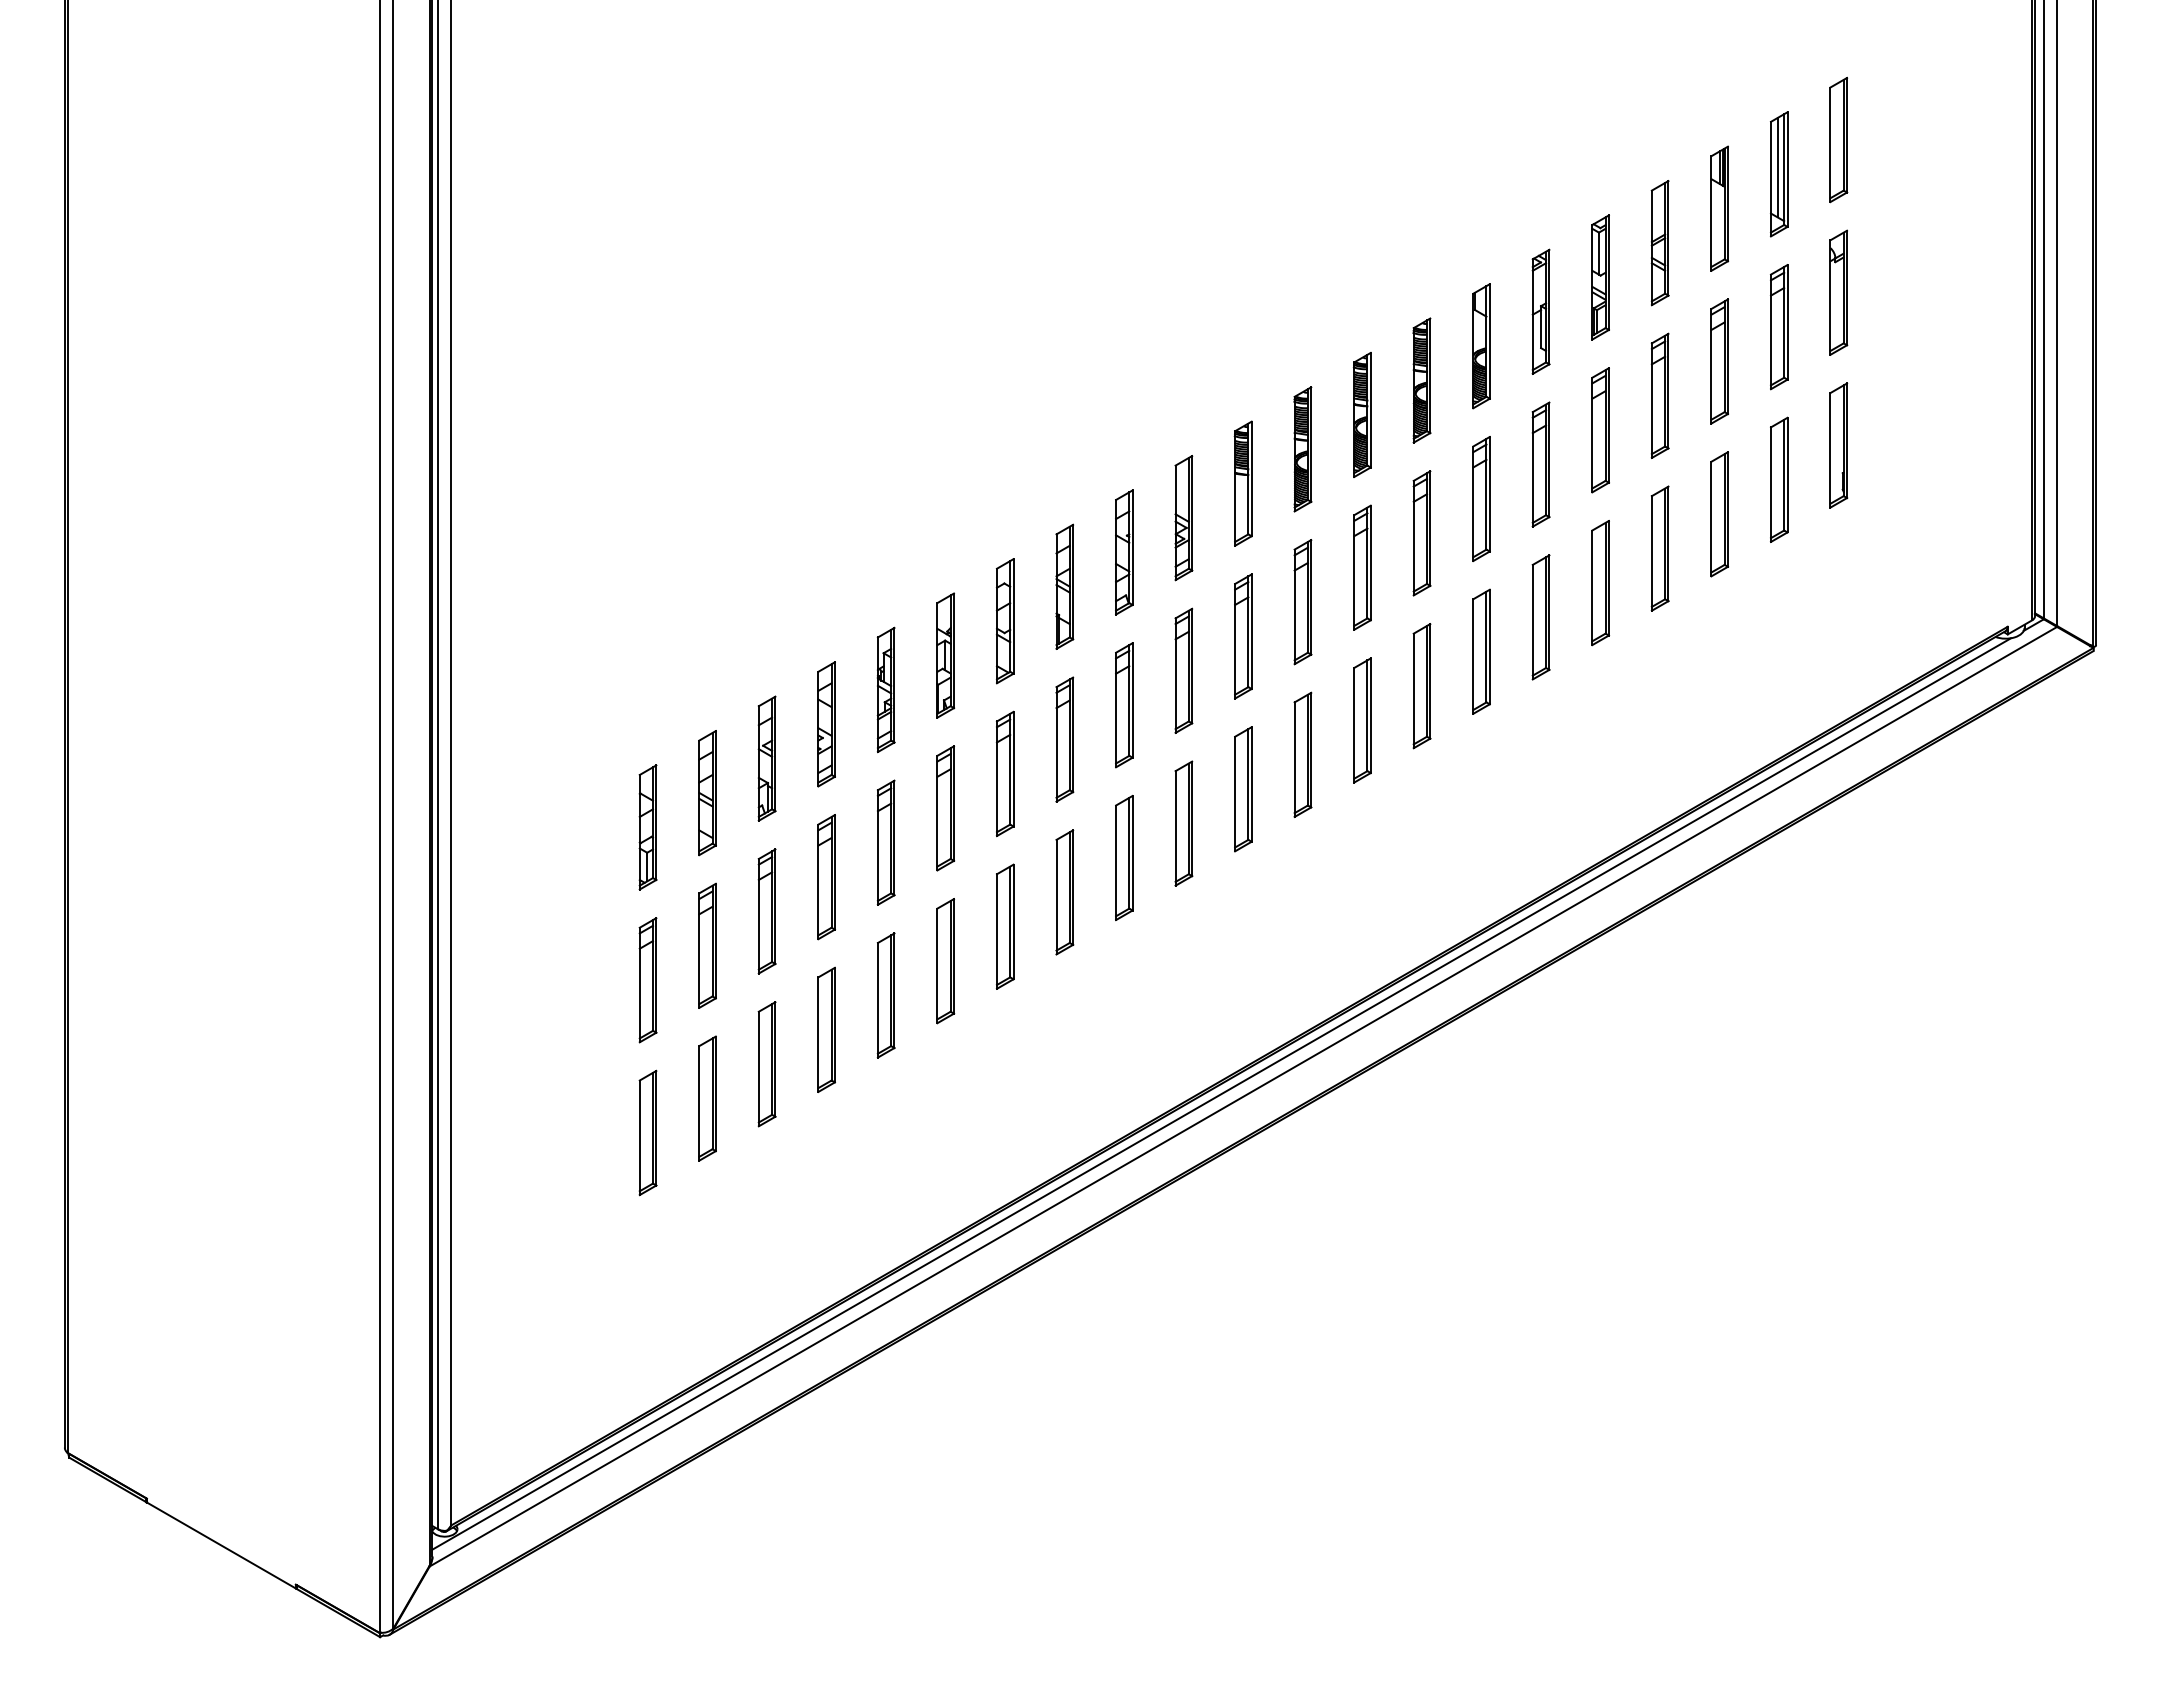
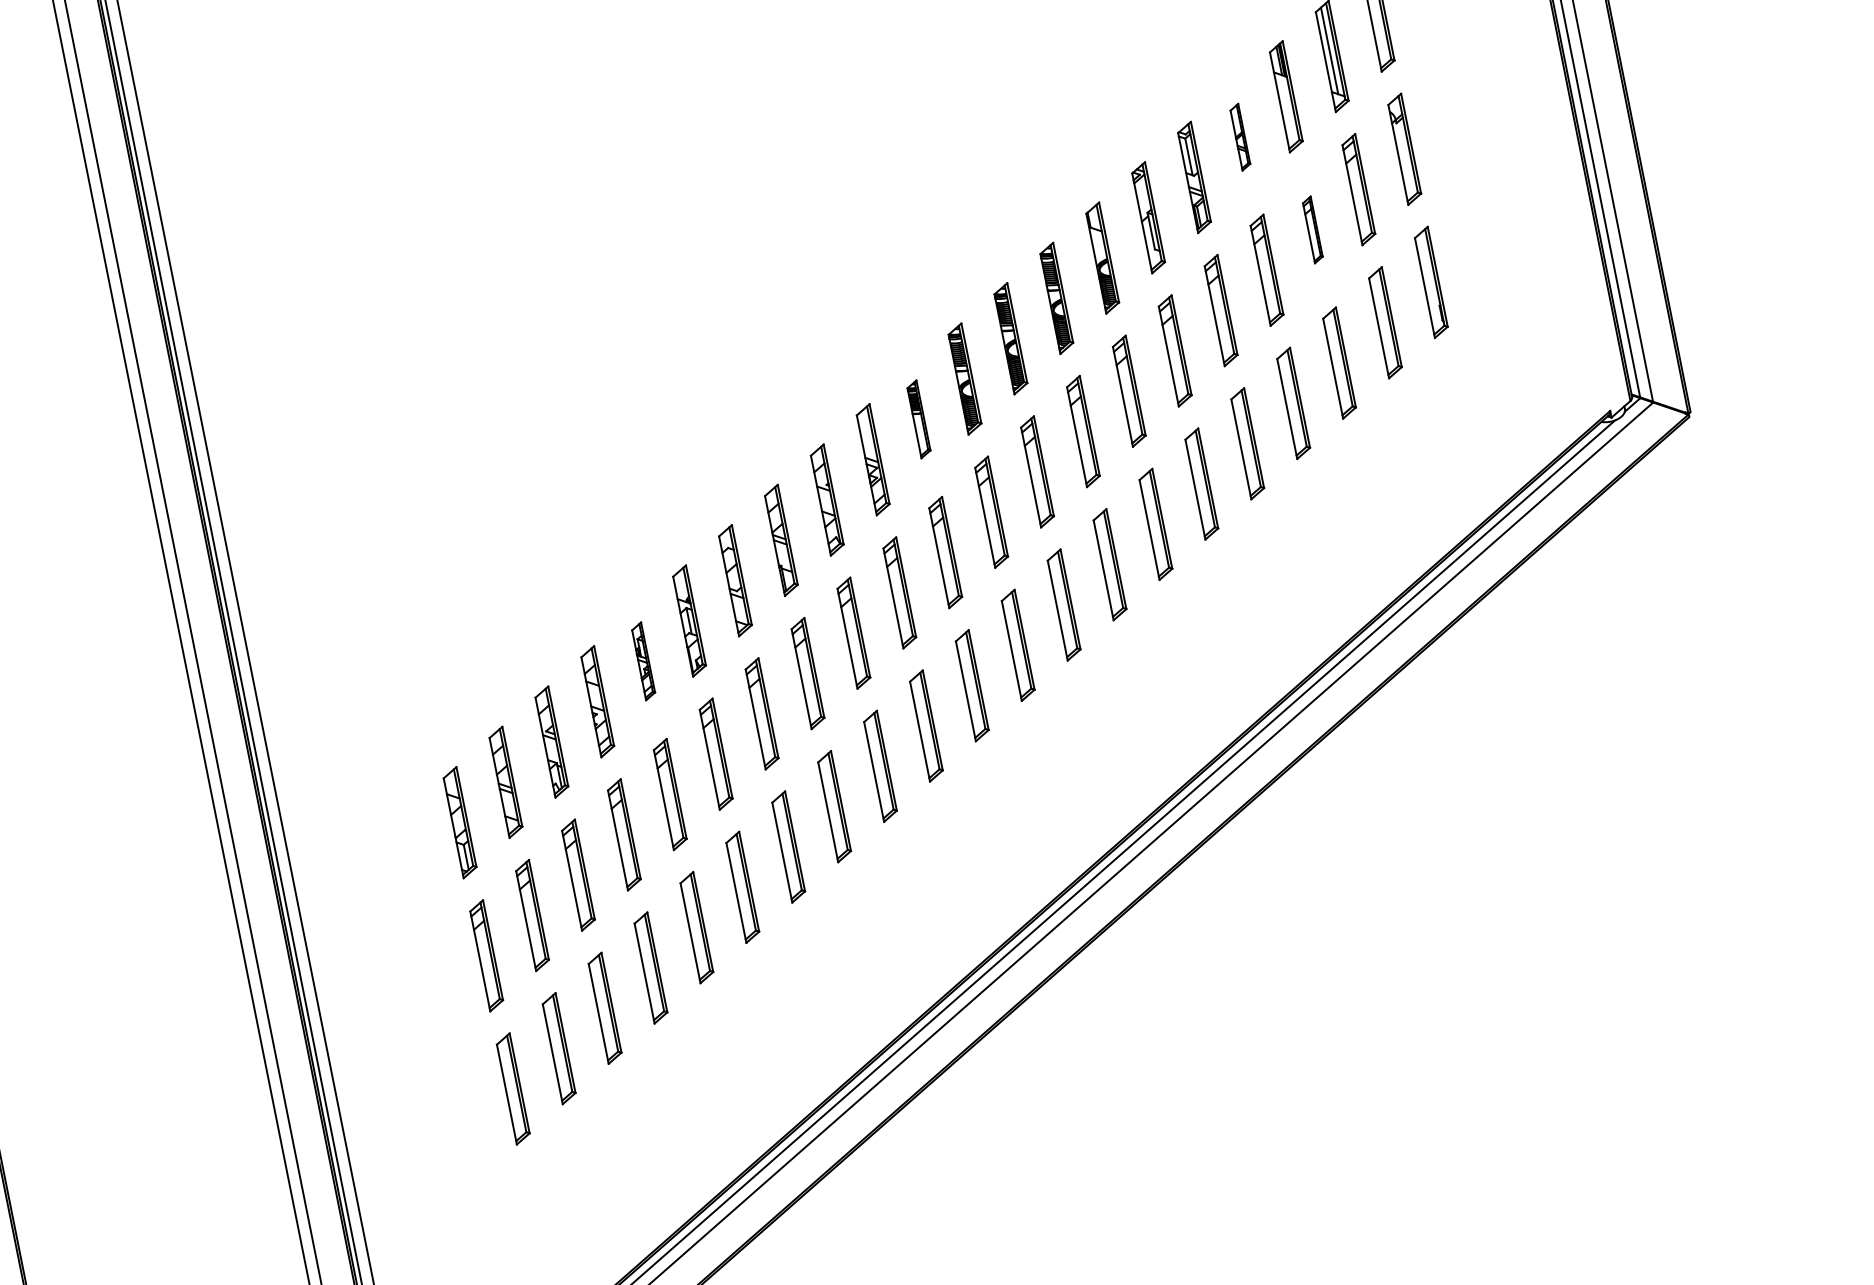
part: (1659, 243) -> (1239, 137), size x0.6
part: (1719, 361) -> (1312, 229), size x0.6
part: (1242, 483) -> (918, 419), size x0.7
part: (885, 689) -> (643, 661), size x0.7

